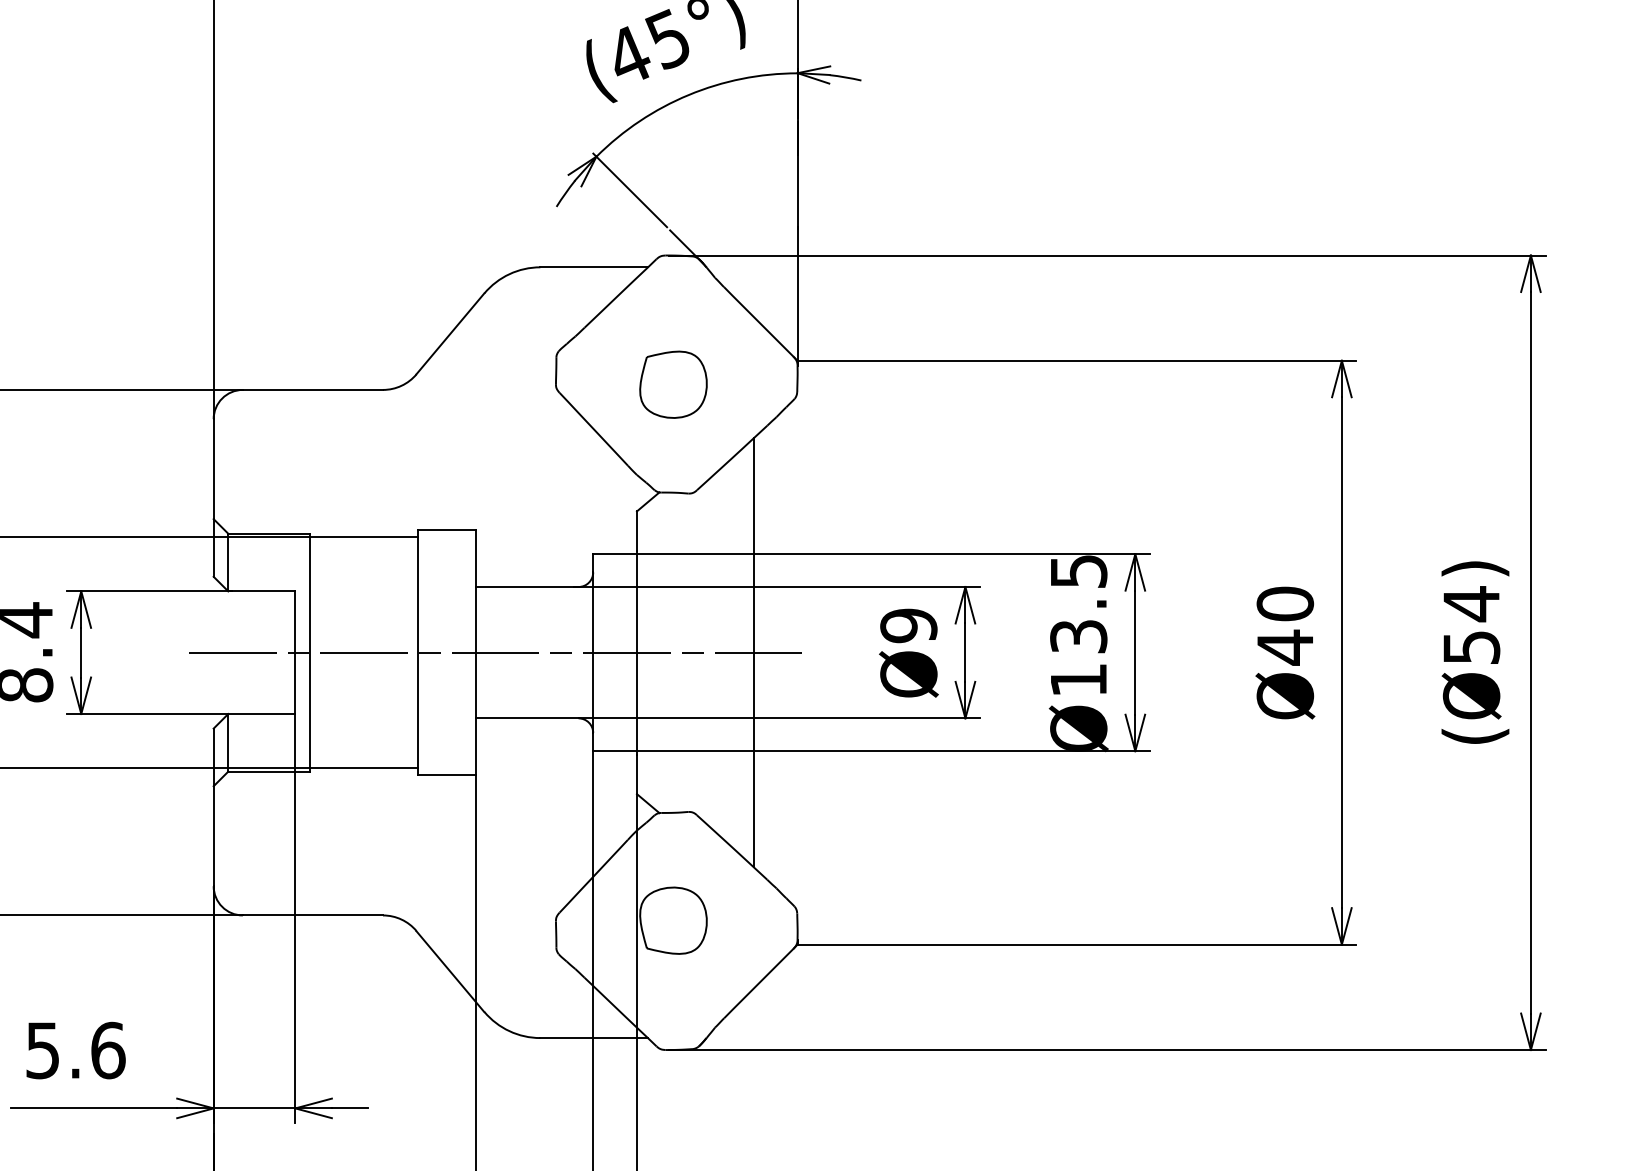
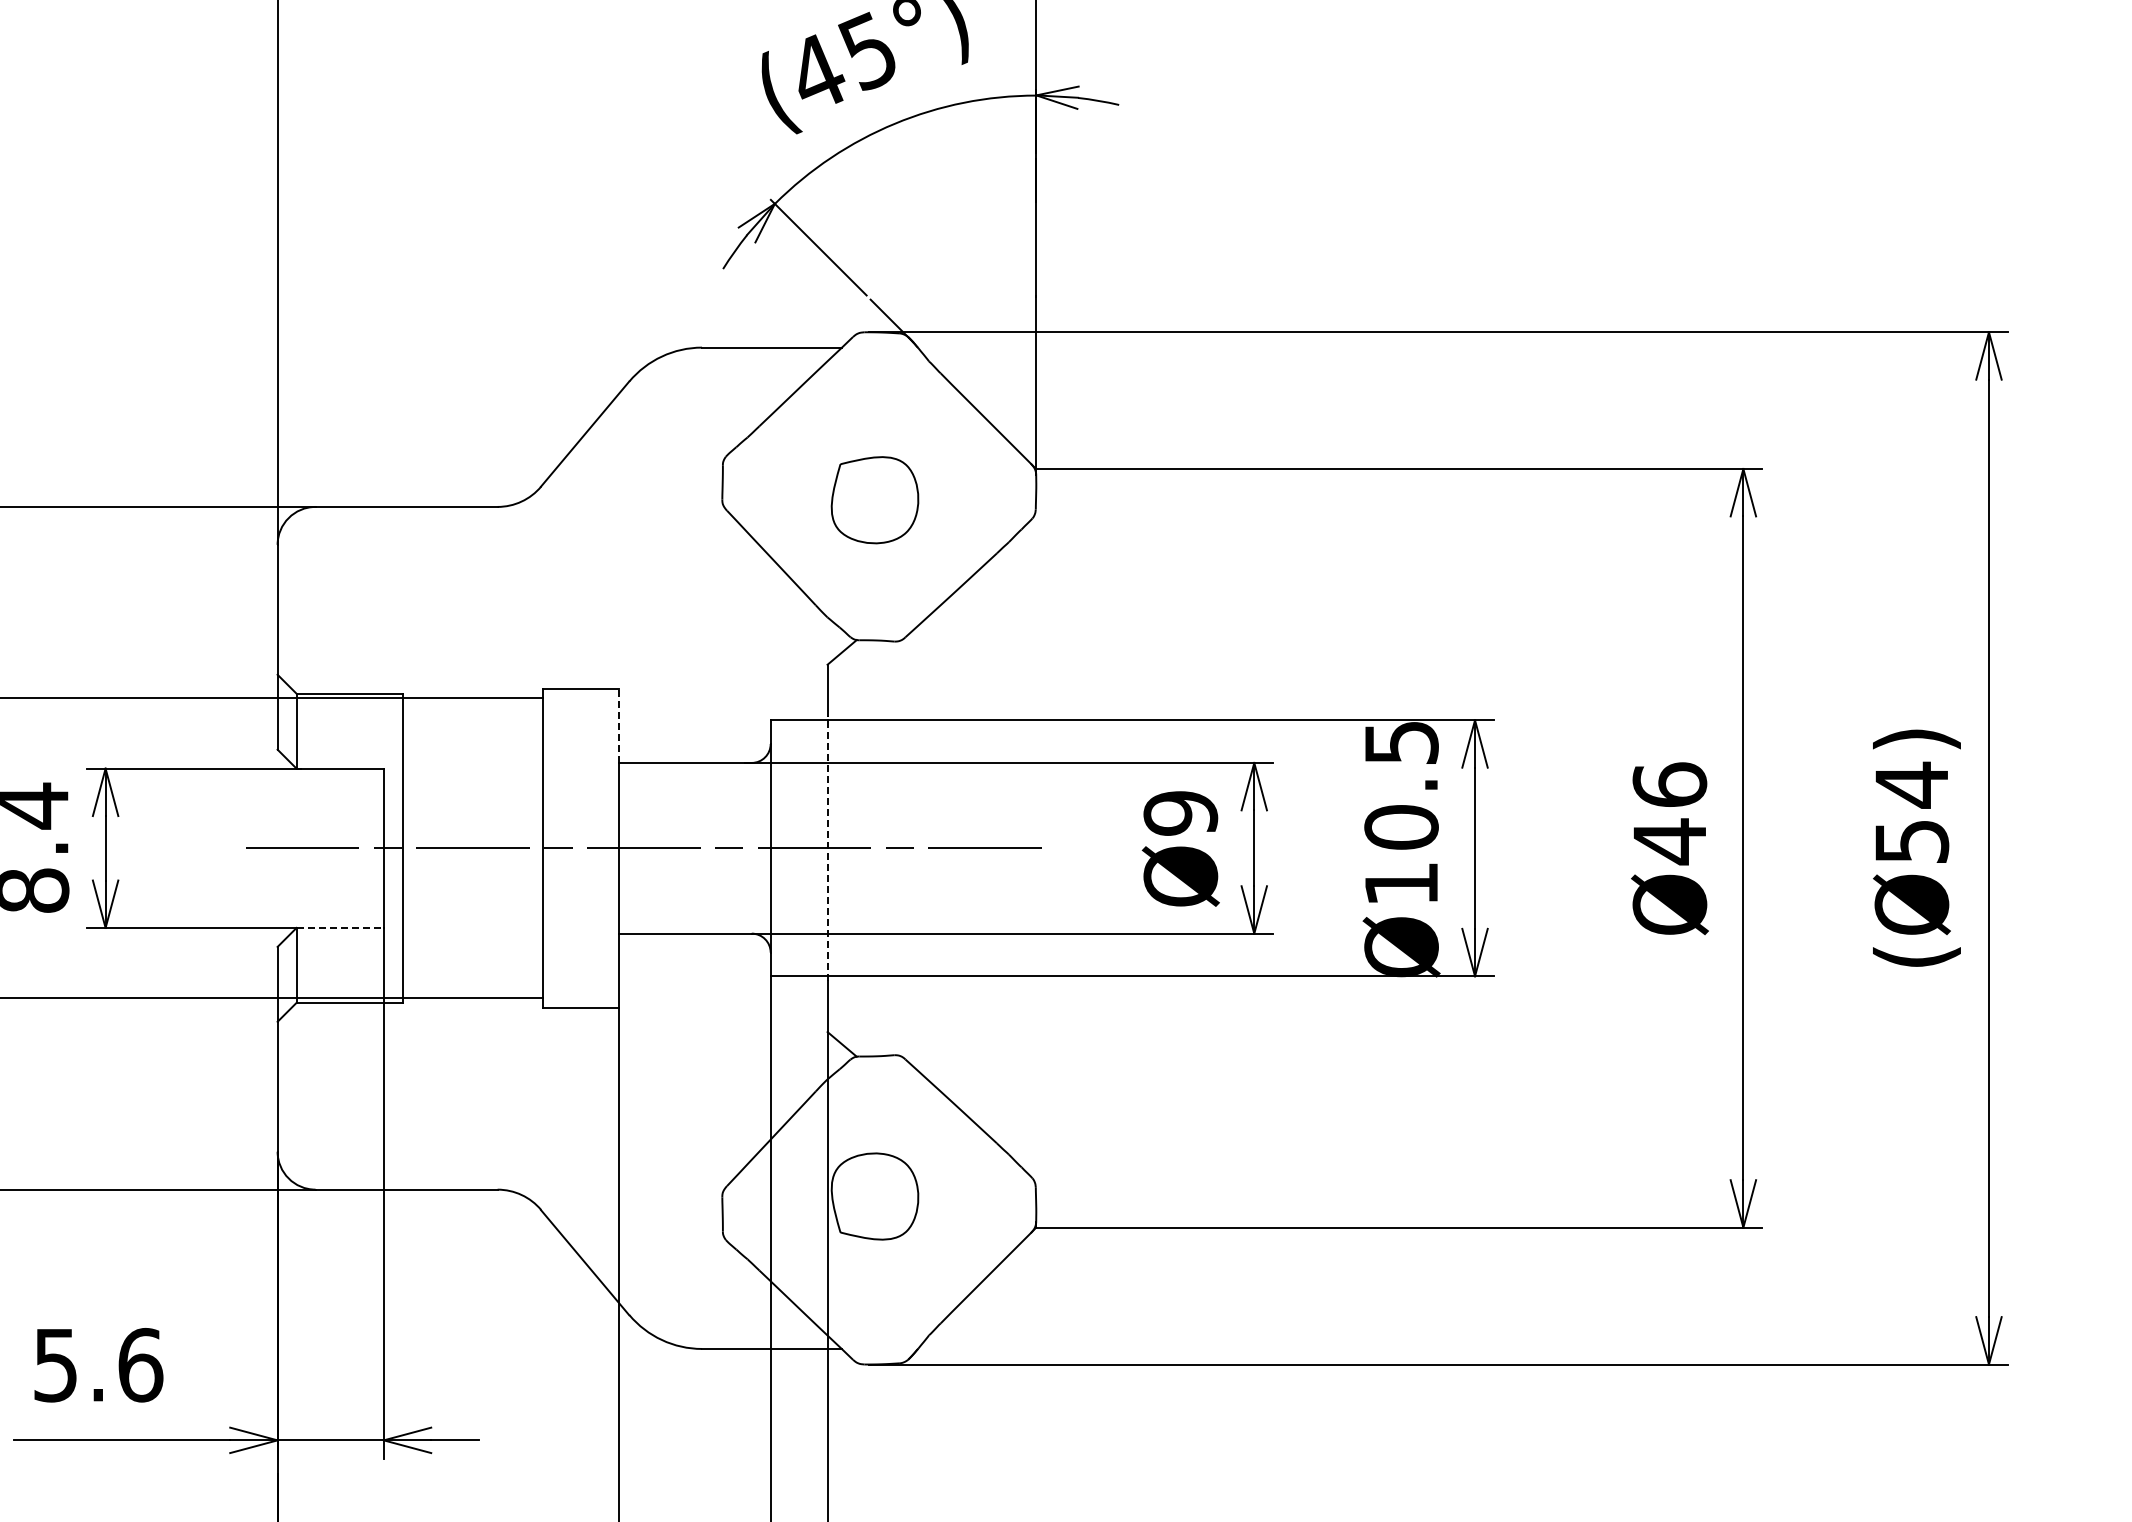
line: (476, 558) -> (618, 725), solid -> dashed
text: (1285, 603) -> (1669, 784), Ø40 -> Ø46
text: (1078, 636) -> (1401, 827), Ø13.5 -> Ø10.5
line: (636, 652) -> (827, 848), solid -> dashed
line: (753, 652) -> (979, 847), removed
line: (262, 713) -> (340, 927), solid -> dashed

